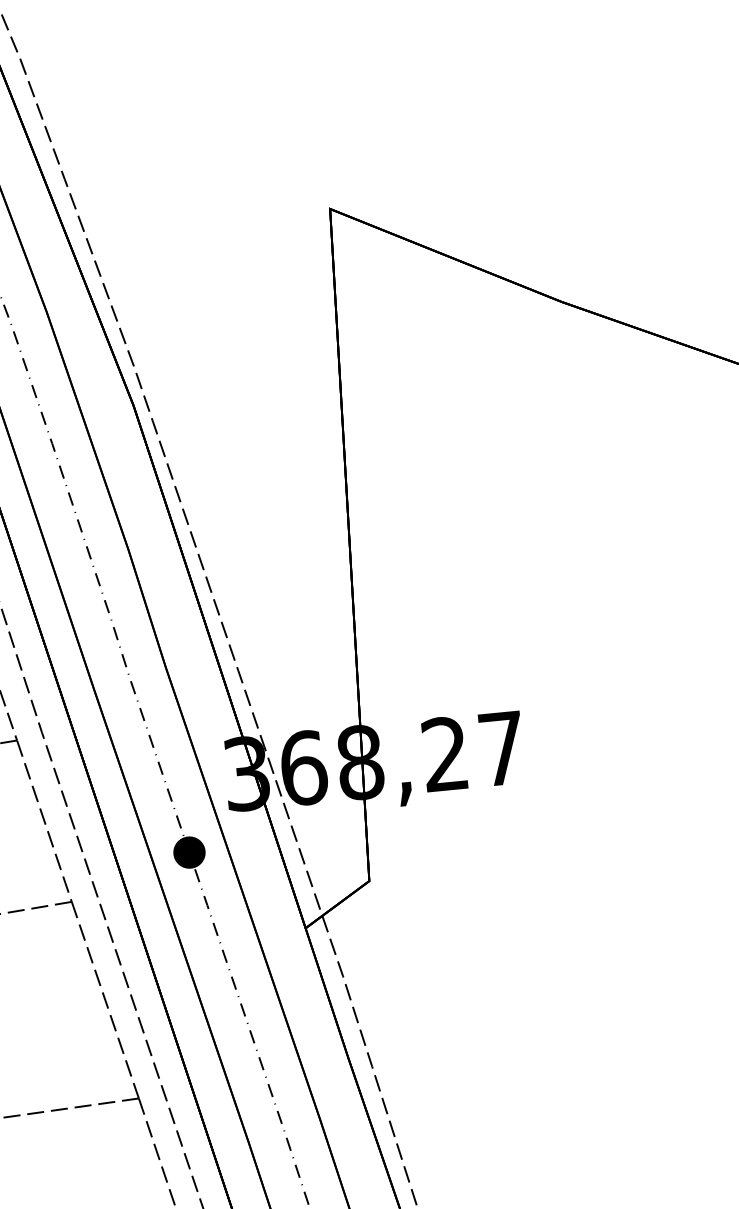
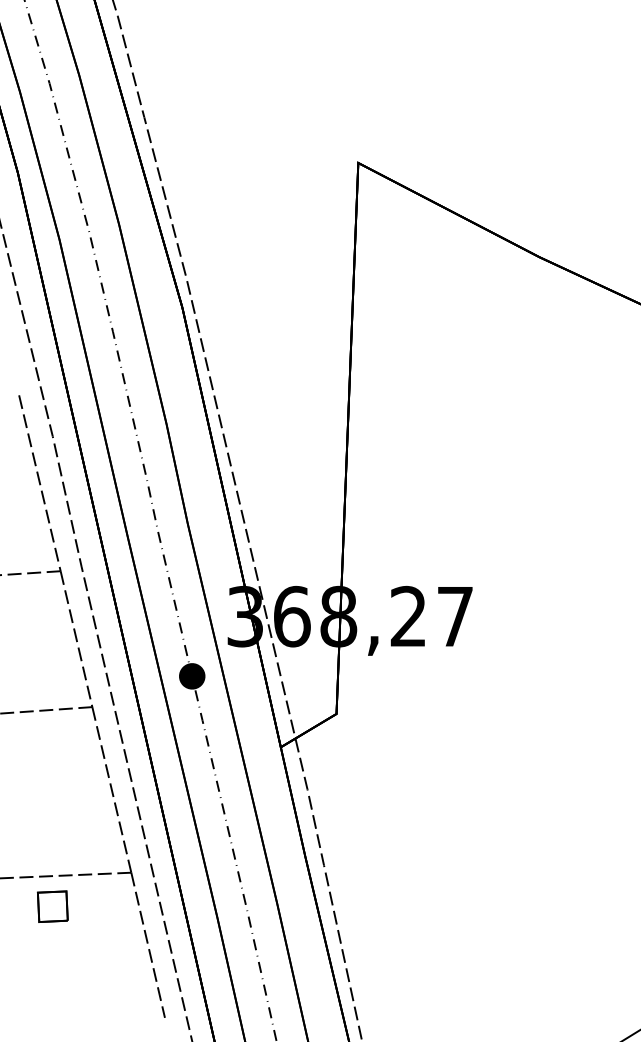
part: (47, 1148) -> (52, 906), added

